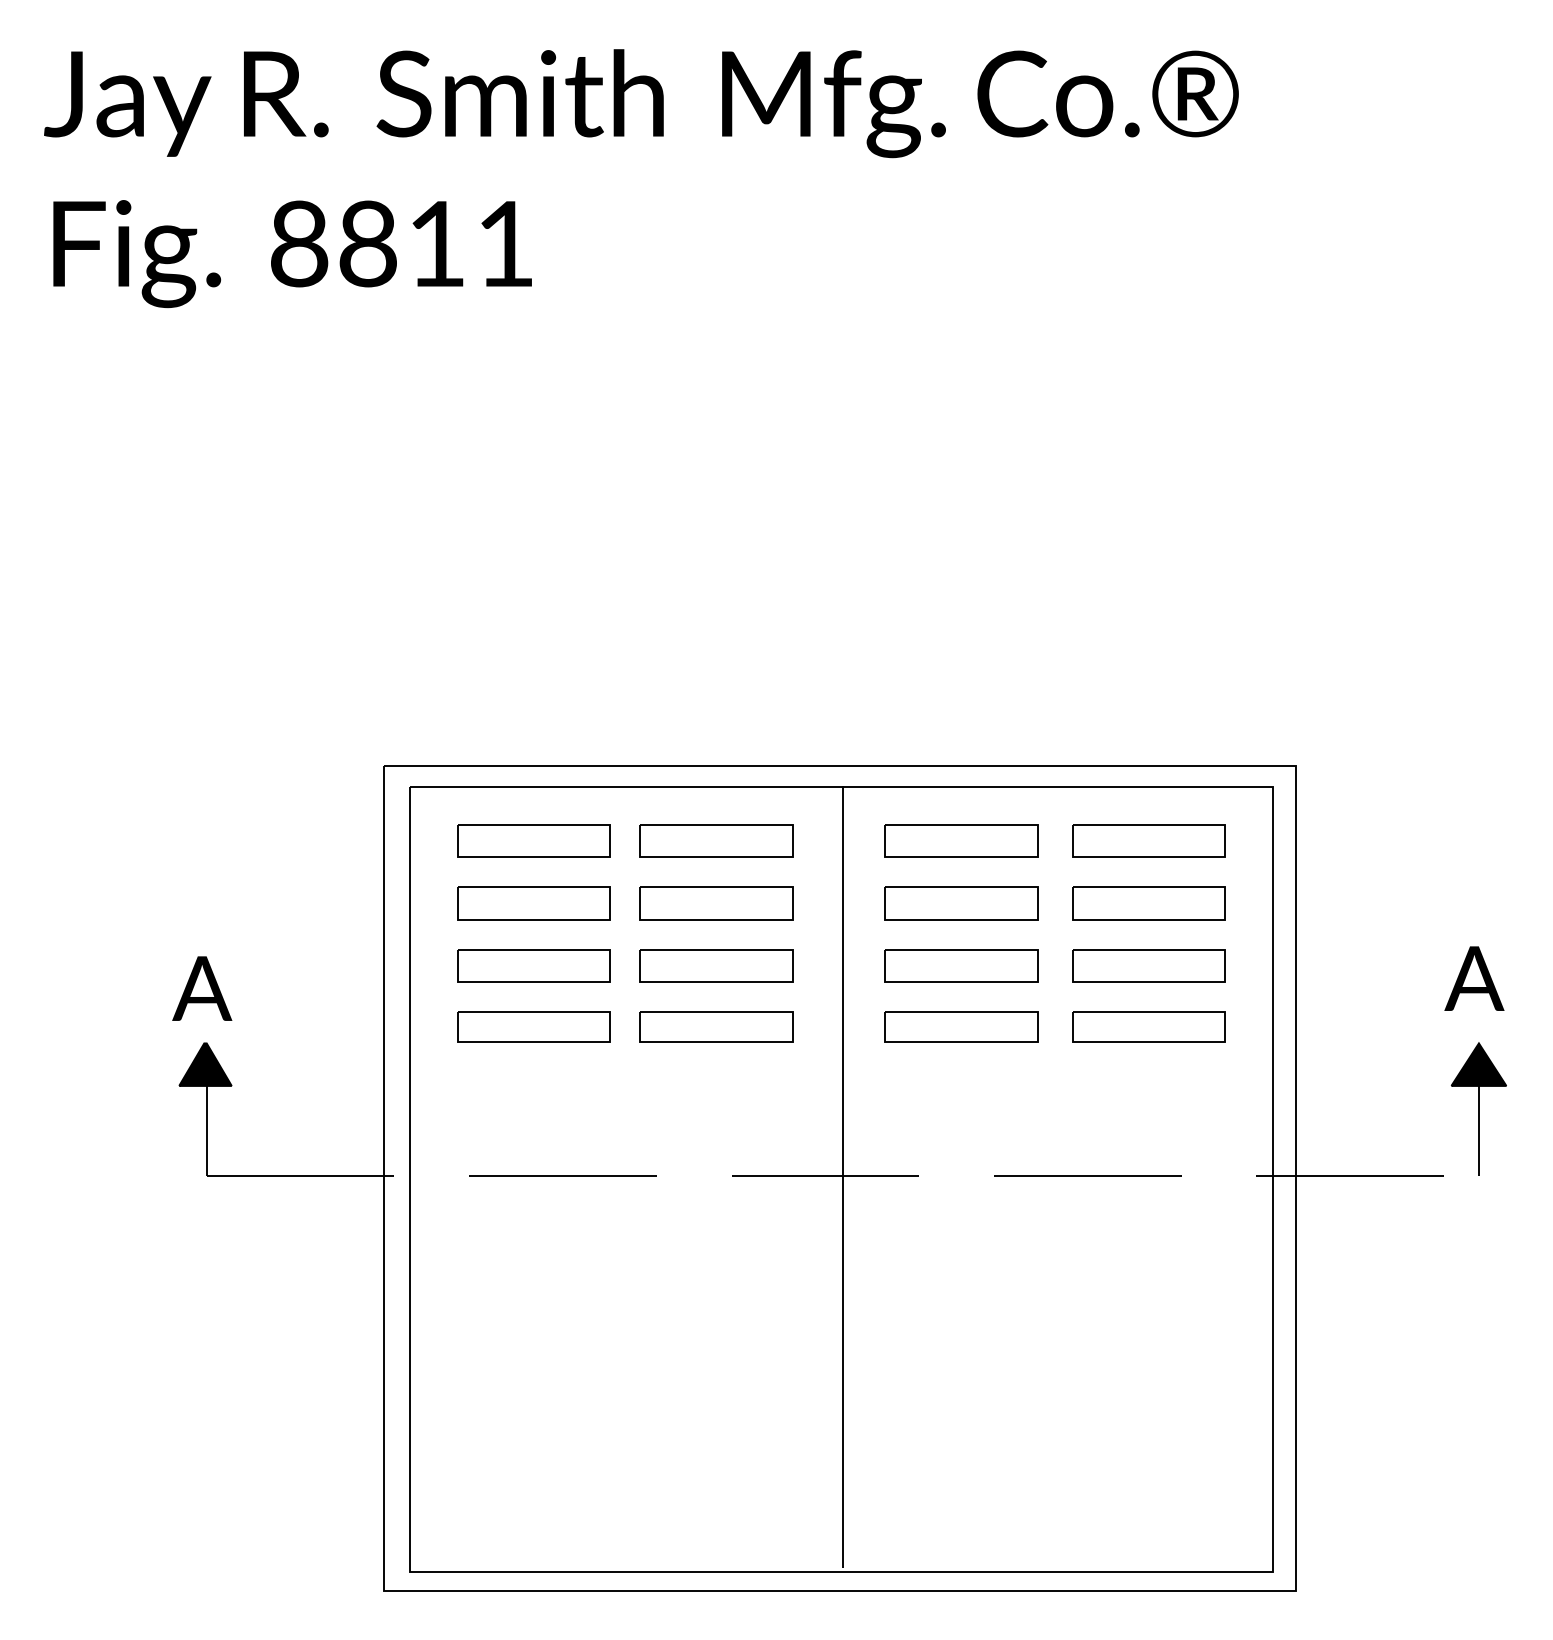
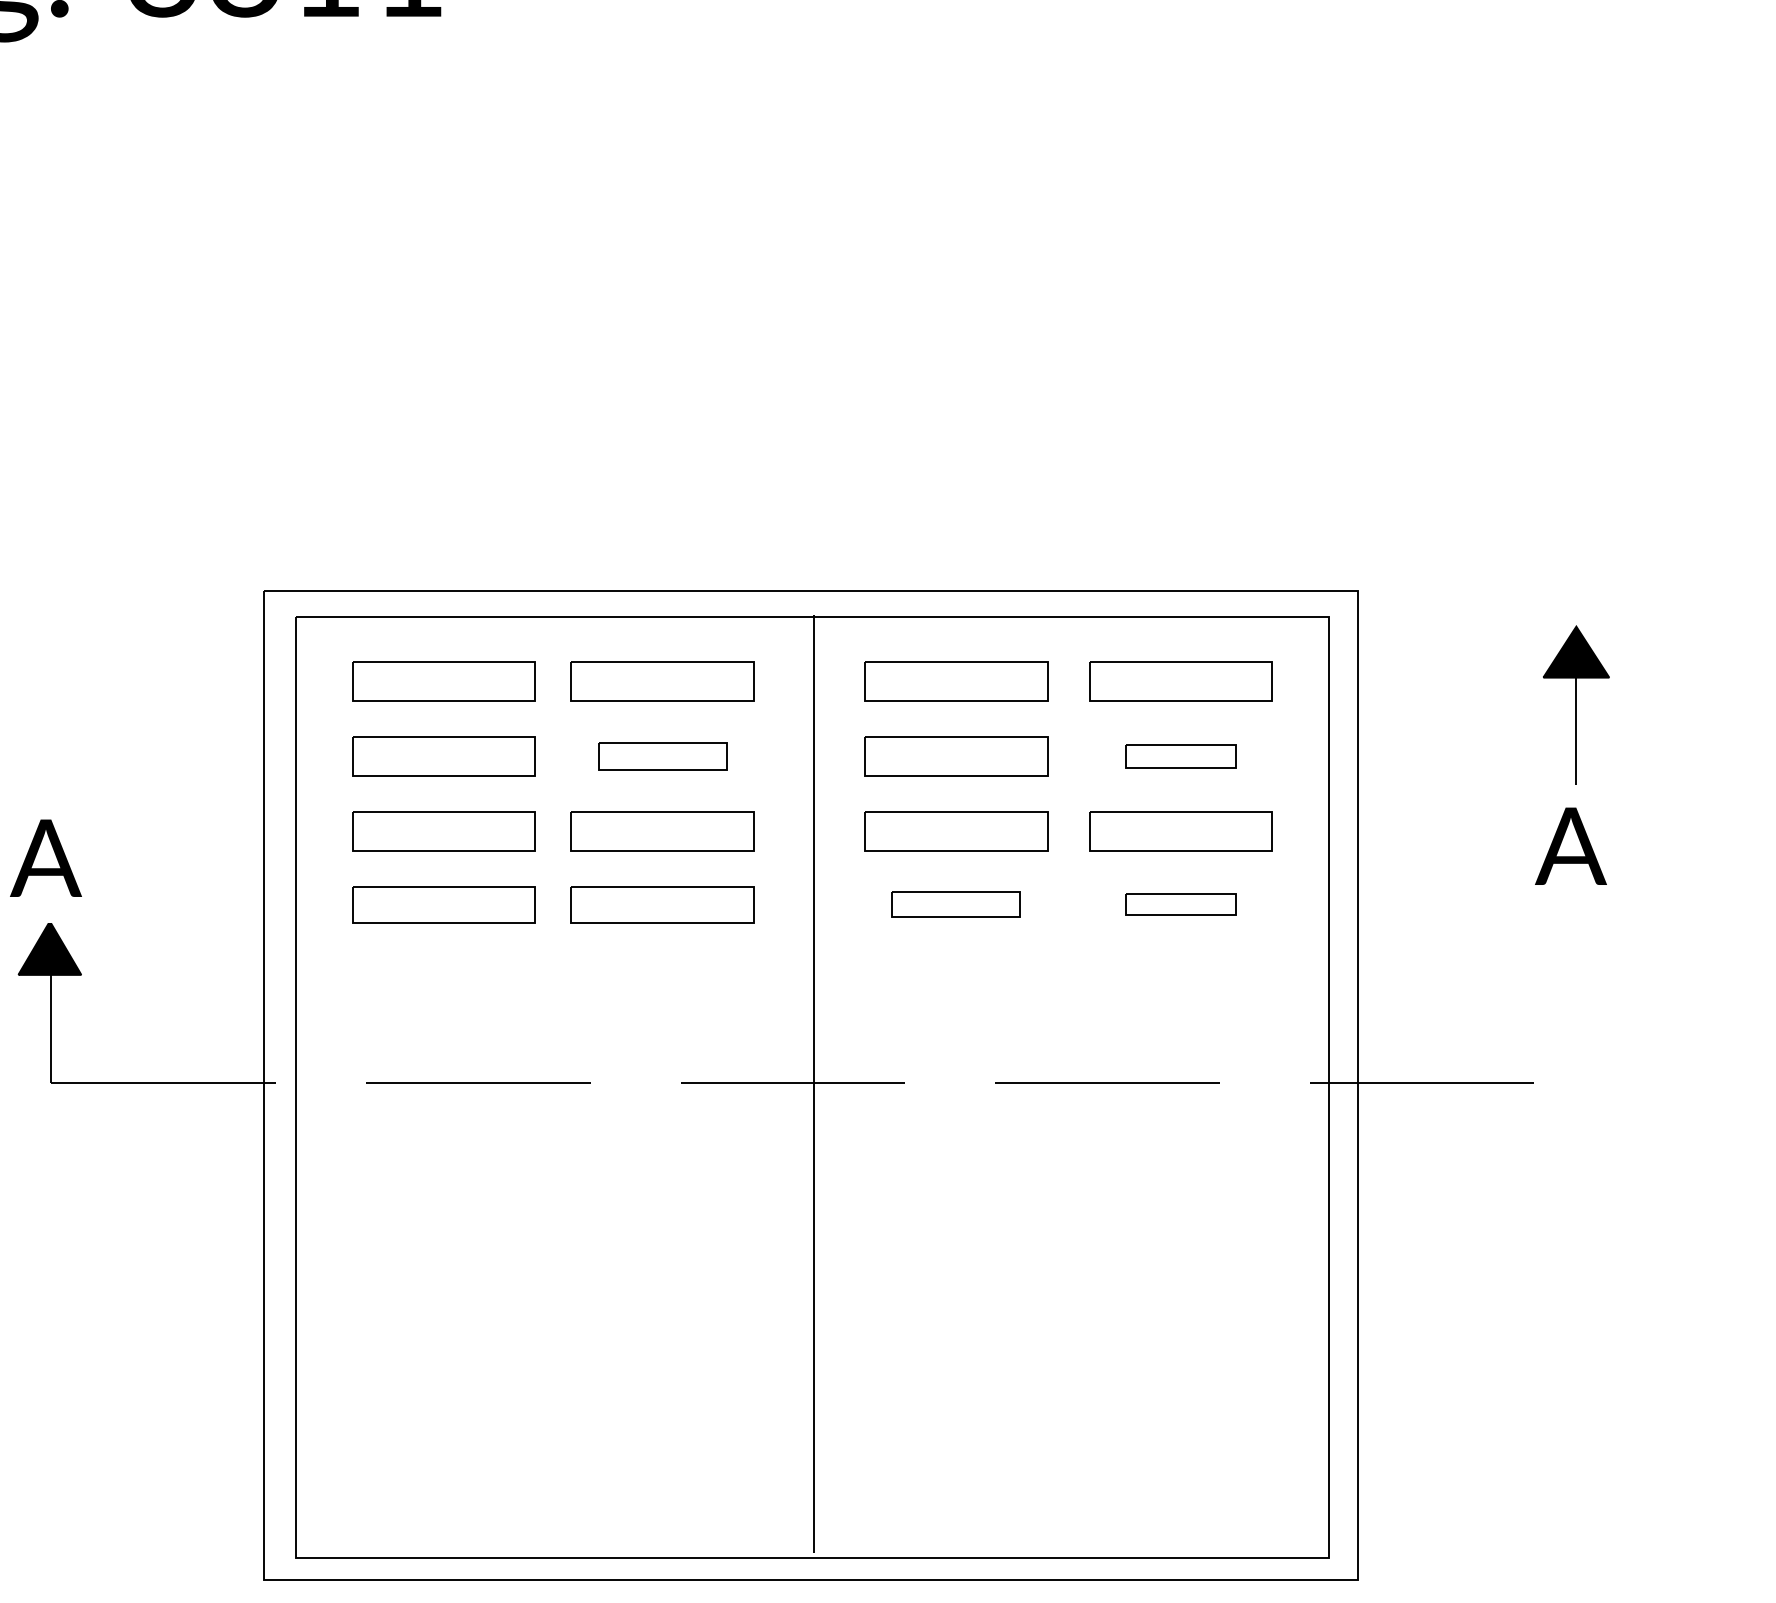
part: (716, 903) -> (662, 756), size x0.7
part: (1148, 903) -> (1180, 756), size x0.6
part: (961, 1026) -> (956, 903), size x0.7
part: (1148, 1026) -> (1180, 903), size x0.6
part: (1478, 1108) -> (1575, 704), moved

